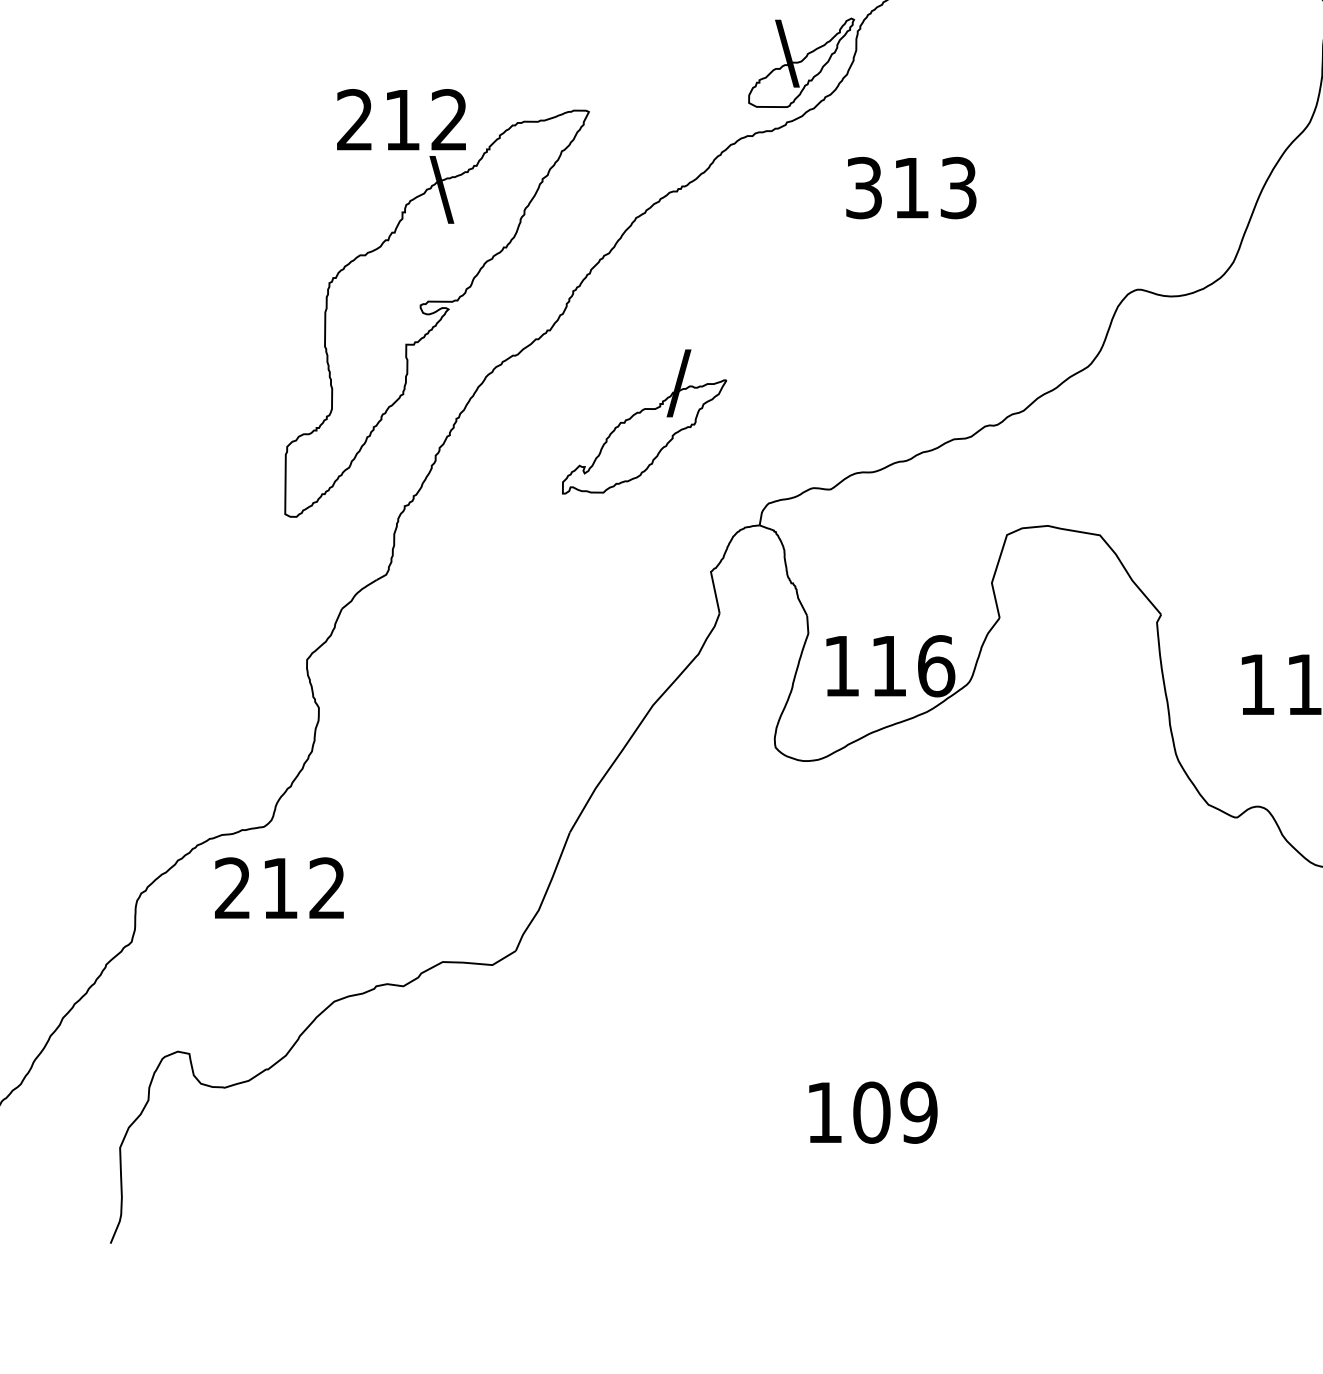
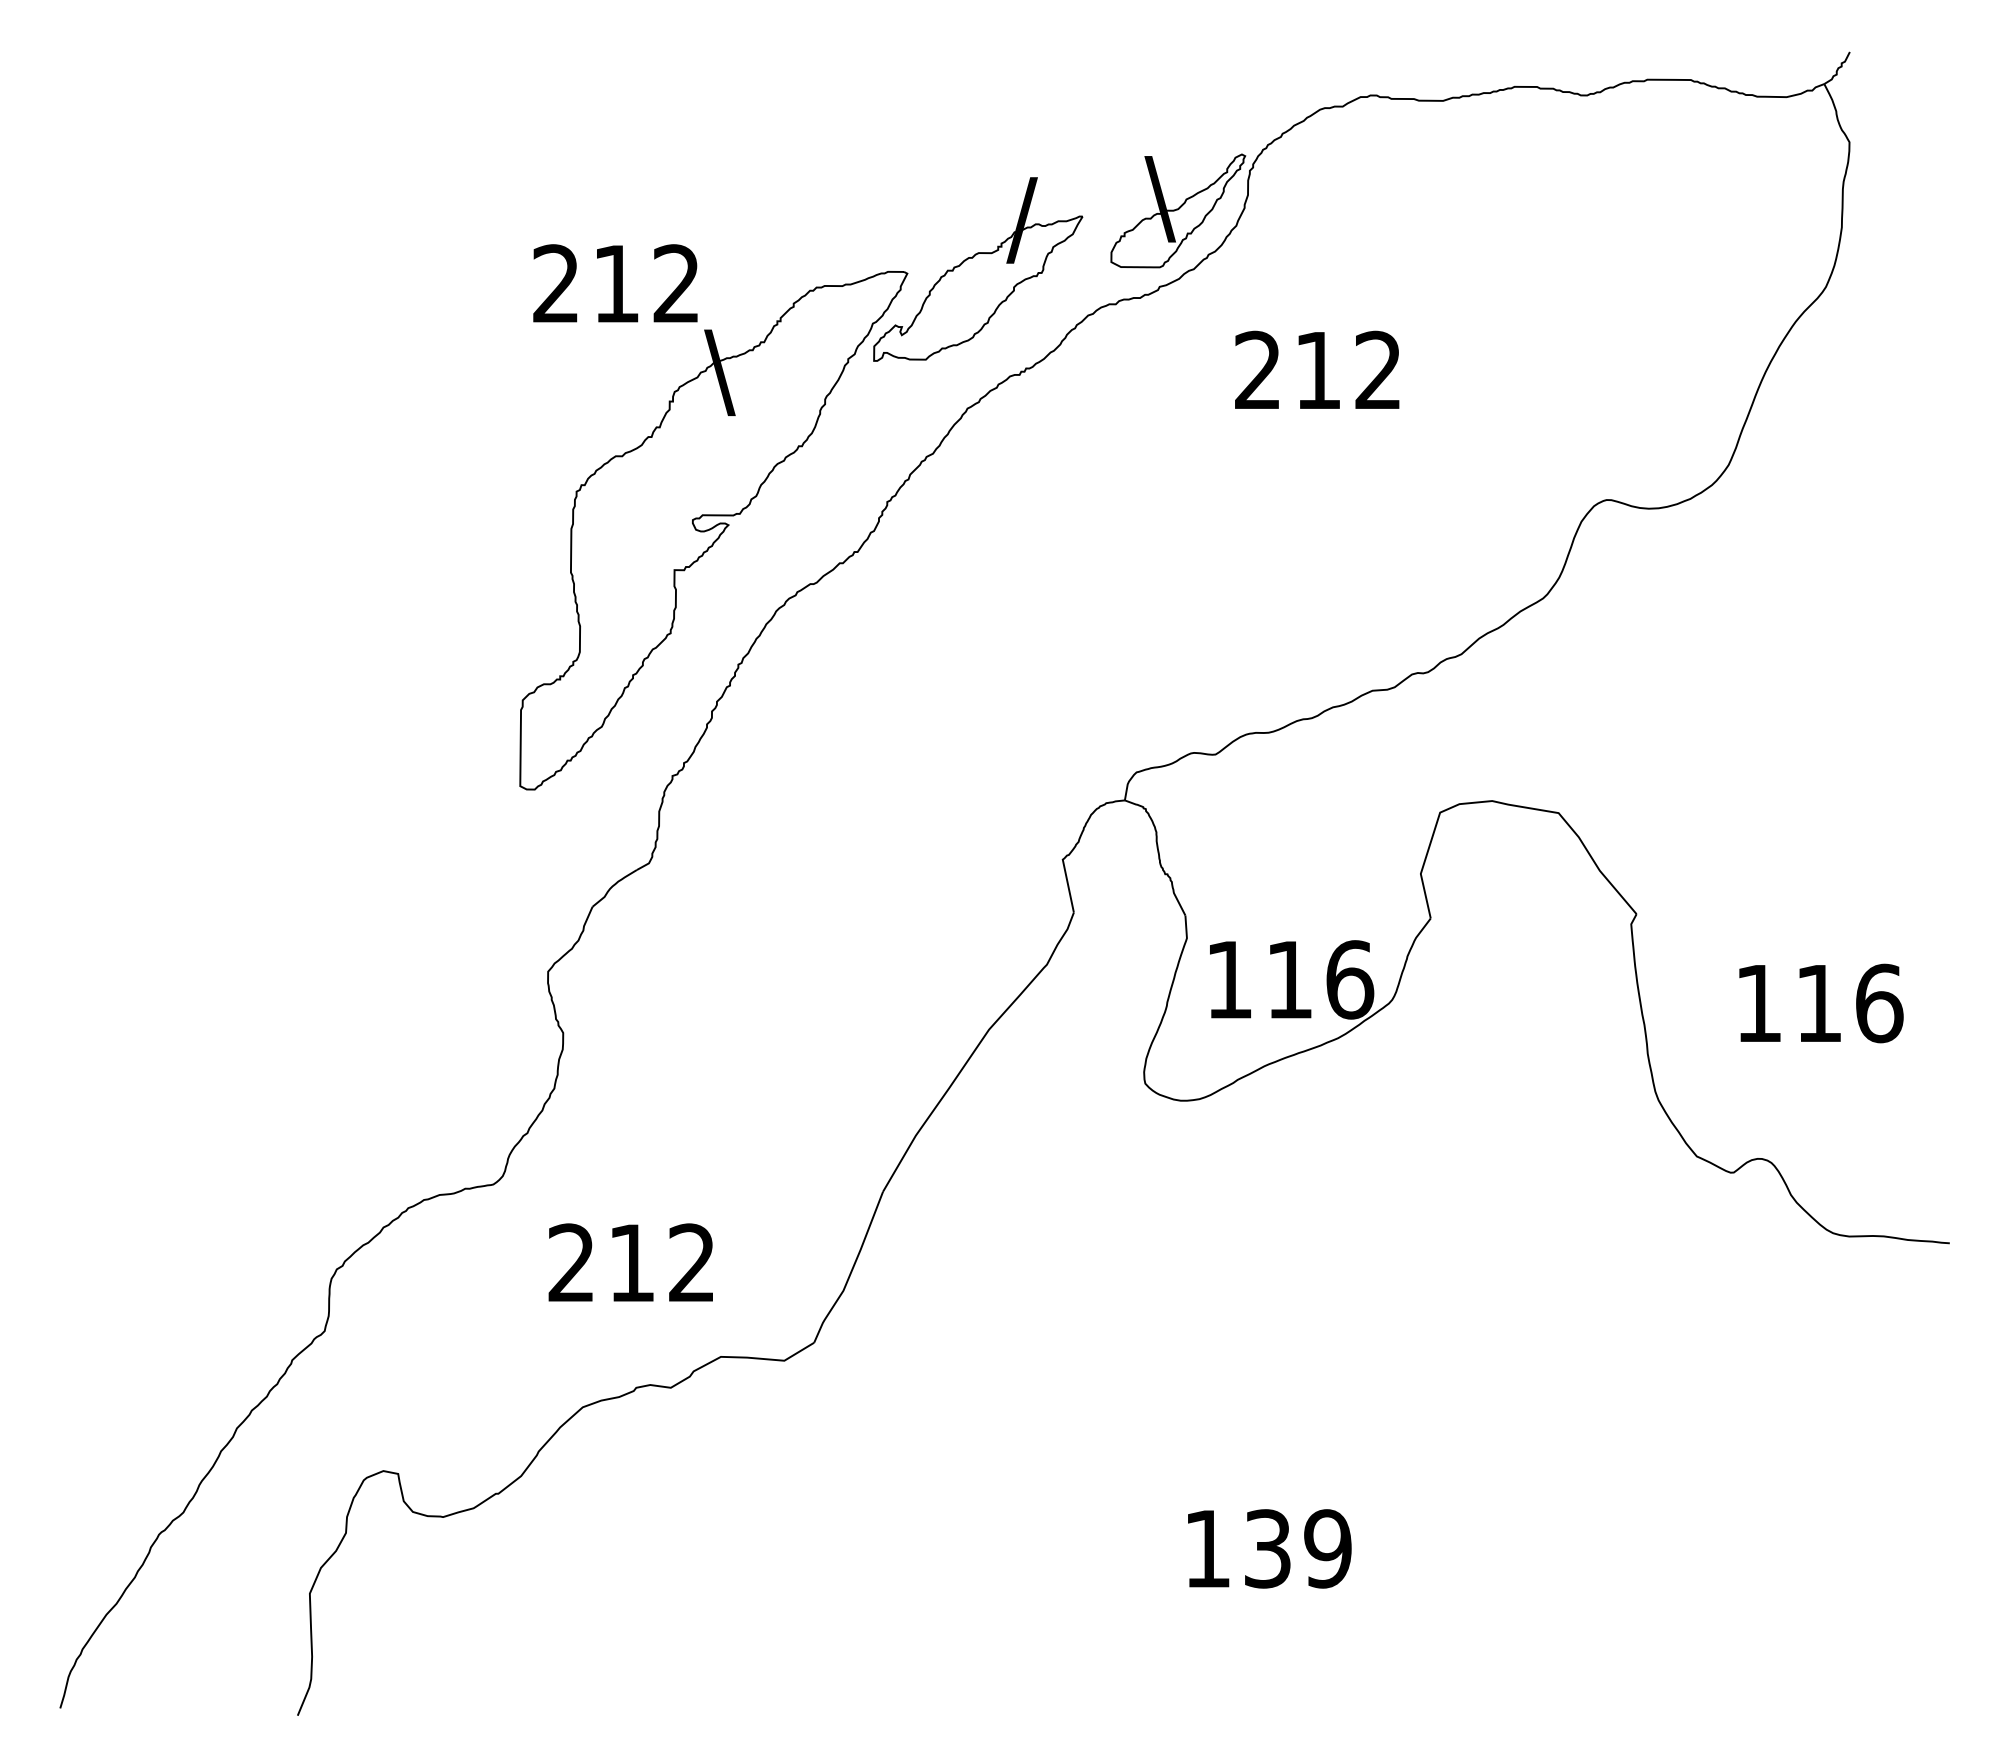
text: (401, 119) -> (615, 283), moved
text: (911, 188) -> (1318, 370), 313 -> 212
part: (644, 421) -> (978, 269), moved
text: (279, 887) -> (630, 1262), moved
text: (871, 1112) -> (1267, 1548), 109 -> 139

